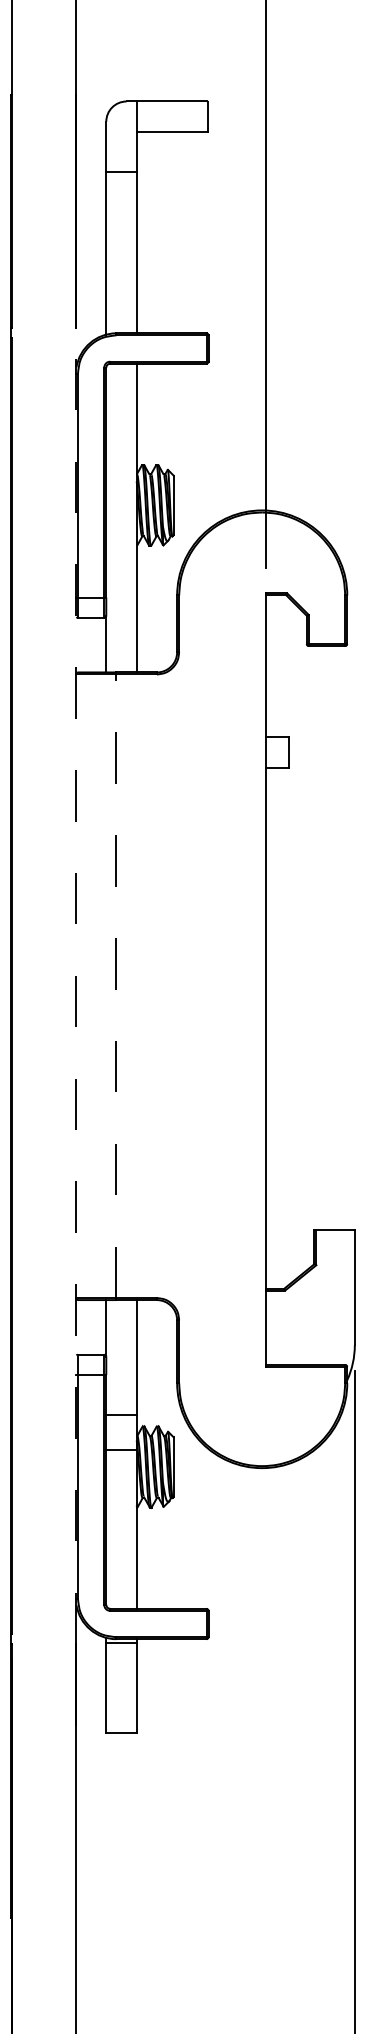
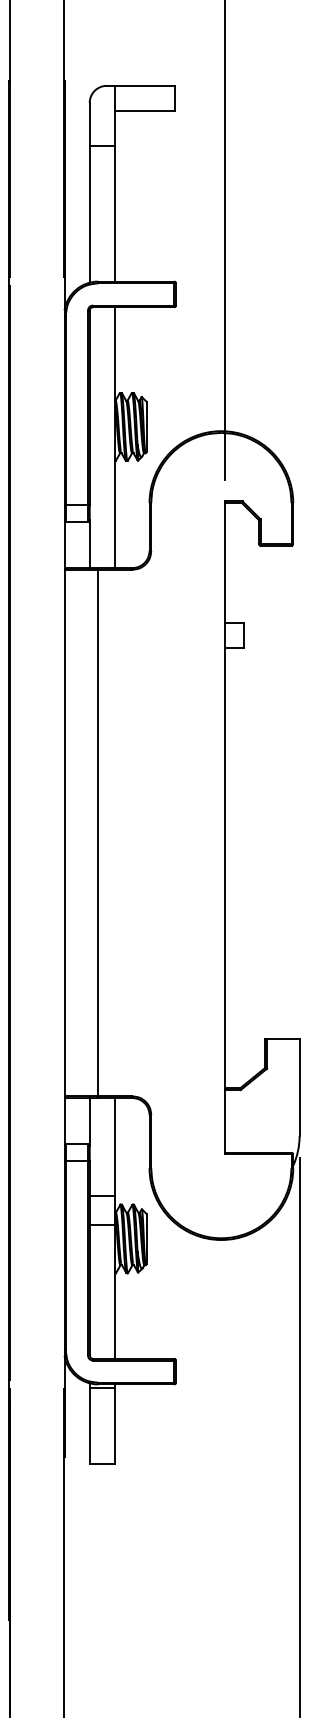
line: (76, 985) -> (64, 832), dashed -> solid
line: (116, 986) -> (98, 833), dashed -> solid

